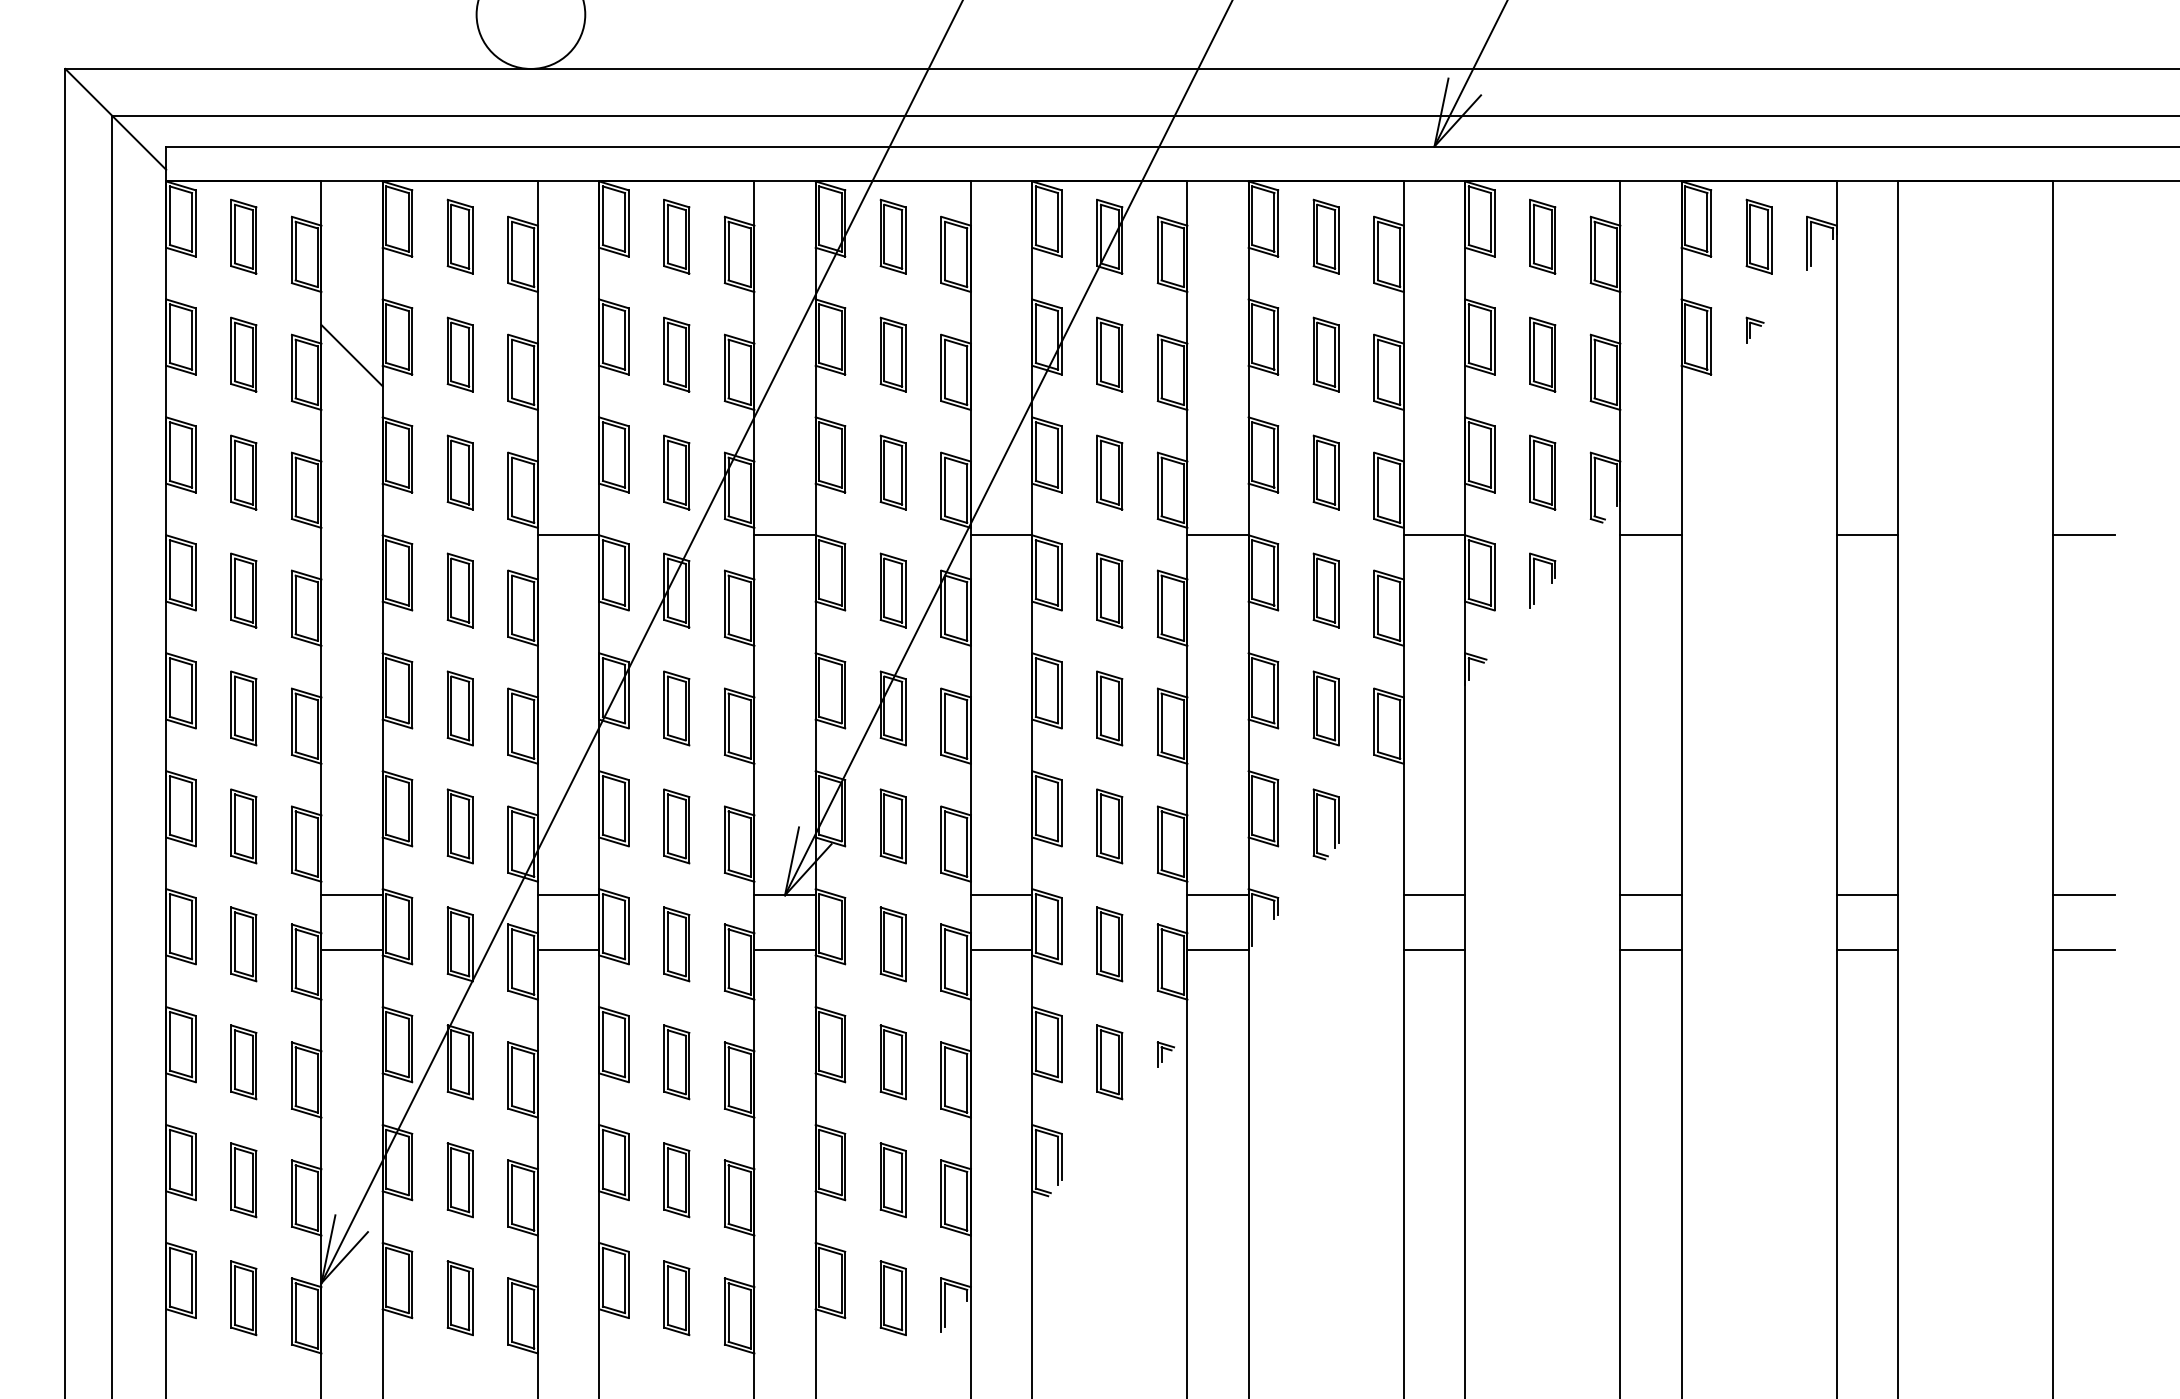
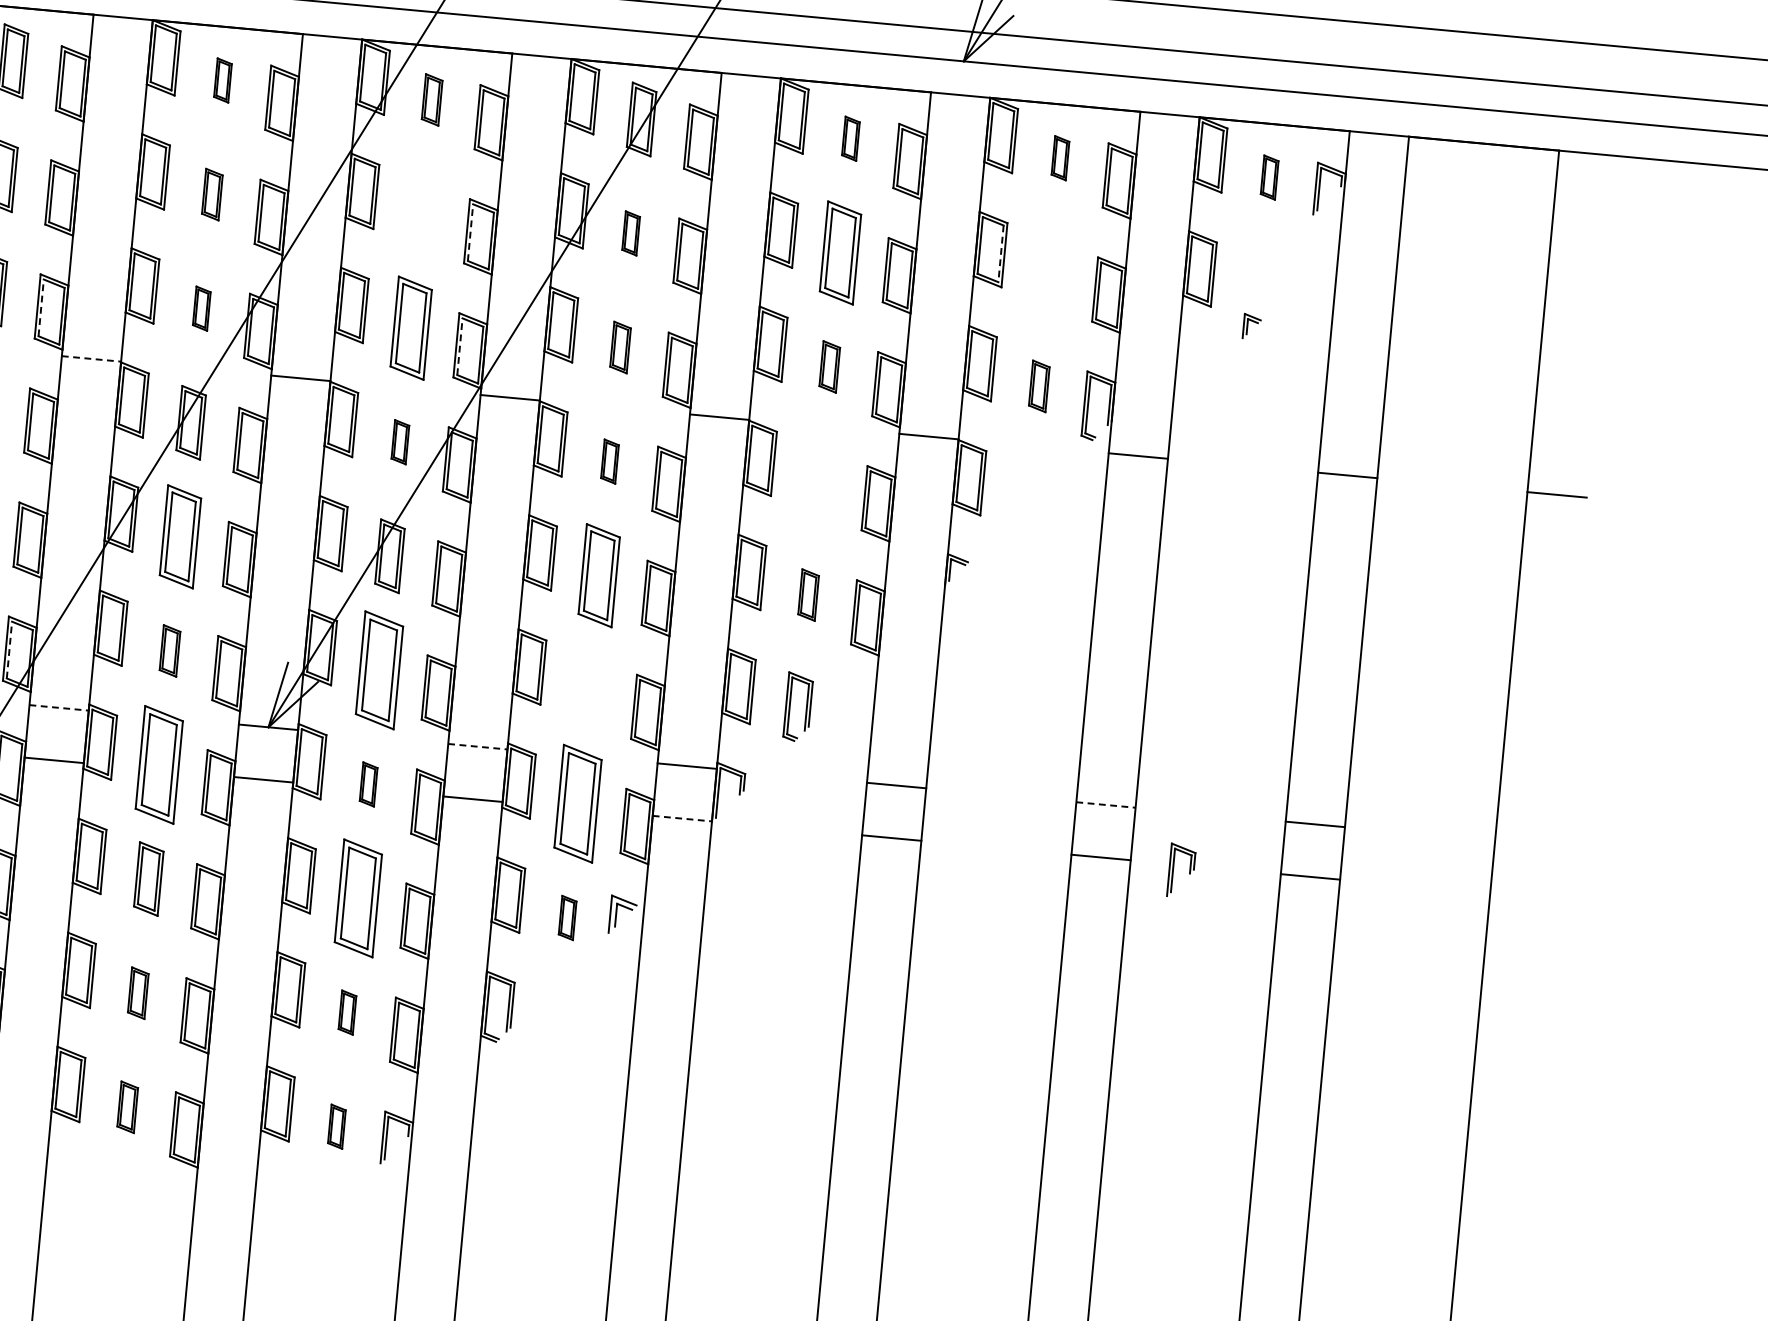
part: (676, 236) -> (222, 80), size x0.6
part: (892, 236) -> (431, 99), size x0.7
part: (1325, 236) -> (850, 138), size x0.6
part: (1542, 236) -> (1060, 158), size x0.6
part: (1758, 236) -> (1269, 177), size x0.6
part: (1754, 329) -> (1251, 326), moved
line: (1490, 340) -> (1000, 253), solid -> dashed
part: (676, 354) -> (212, 194), size x0.7
part: (892, 354) -> (420, 213), removed
part: (1109, 354) -> (630, 233), size x0.6
part: (1325, 354) -> (839, 252), size x1.4
part: (1542, 354) -> (1049, 272), removed
line: (945, 368) -> (470, 232), solid -> dashed
part: (676, 472) -> (201, 308), size x0.6
part: (892, 472) -> (410, 327), size x1.4
part: (1109, 472) -> (620, 347), size x0.7
part: (1325, 472) -> (829, 366), size x0.7
part: (1542, 472) -> (1039, 386), size x0.7
line: (512, 486) -> (41, 307), solid -> dashed
line: (945, 486) -> (460, 346), solid -> dashed
line: (568, 534) -> (91, 358), solid -> dashed
part: (1534, 580) -> (1173, 869), moved
part: (892, 590) -> (399, 442), size x0.6
part: (1109, 590) -> (609, 461), size x0.6
part: (1325, 590) -> (818, 480), removed
part: (676, 708) -> (180, 536), size x1.4
part: (1109, 708) -> (599, 575), size x1.4
part: (1325, 708) -> (807, 595), size x0.7
part: (676, 826) -> (169, 650), size x0.7
part: (892, 826) -> (378, 670), size x1.6
part: (1109, 826) -> (588, 689), removed
line: (512, 840) -> (9, 649), solid -> dashed
line: (568, 895) -> (59, 708), solid -> dashed
line: (1001, 895) -> (477, 746), solid -> dashed
line: (1650, 895) -> (1105, 805), solid -> dashed
line: (2083, 895) -> (1524, 843), removed
part: (676, 944) -> (159, 765), size x1.6
part: (892, 944) -> (368, 784), size x0.6
part: (1109, 944) -> (577, 803), size x1.6
line: (1218, 949) -> (682, 818), solid -> dashed
line: (2083, 949) -> (1519, 896), removed
part: (1165, 1054) -> (622, 915), size x1.6
part: (892, 1062) -> (357, 898), size x1.6
part: (1109, 1062) -> (567, 918), size x0.6
part: (676, 1180) -> (137, 993), size x0.7
part: (892, 1180) -> (346, 1012), size x0.6
part: (676, 1298) -> (127, 1107), size x0.7
part: (892, 1298) -> (336, 1126), size x0.6

